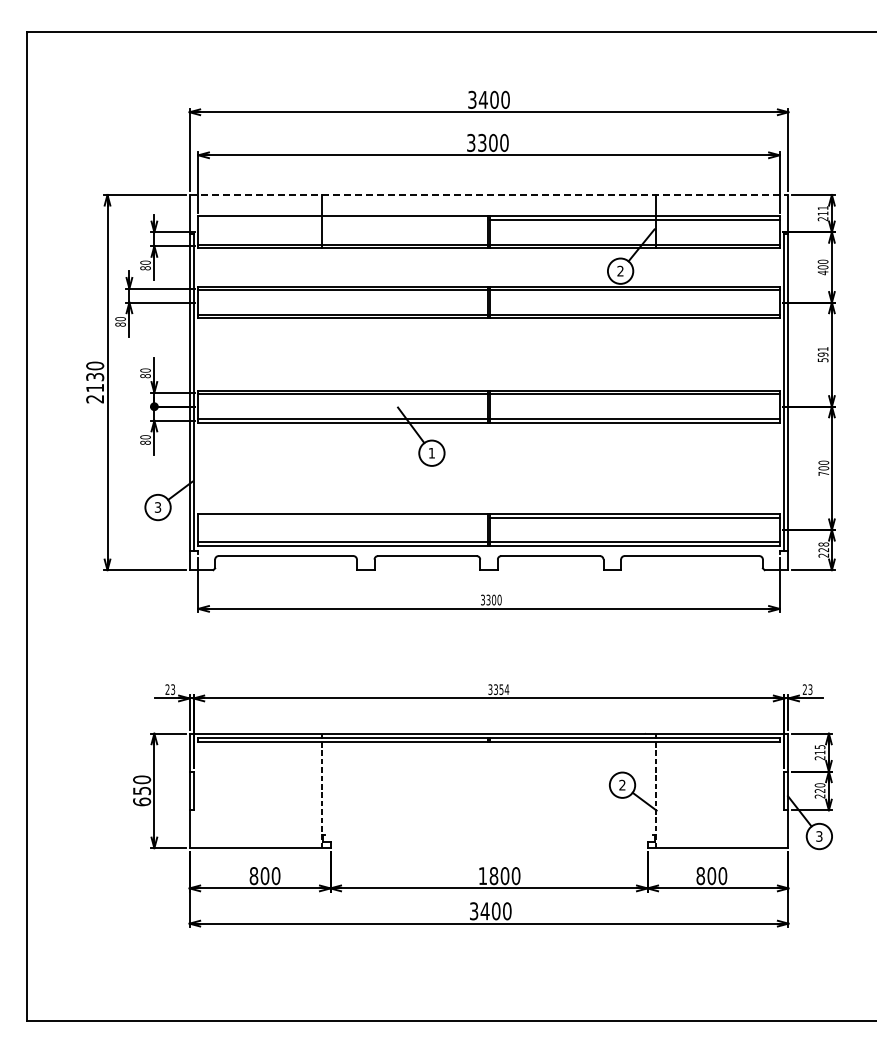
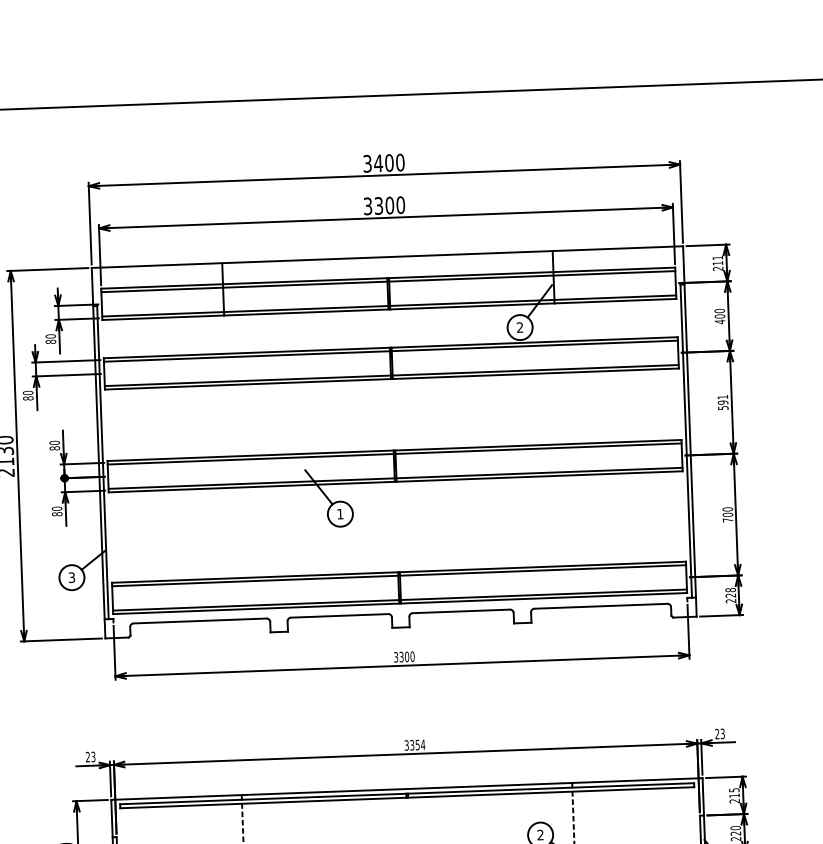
line: (489, 195) -> (387, 257), dashed -> solid
line: (343, 219) -> (244, 286), added
line: (343, 517) -> (255, 580), added

